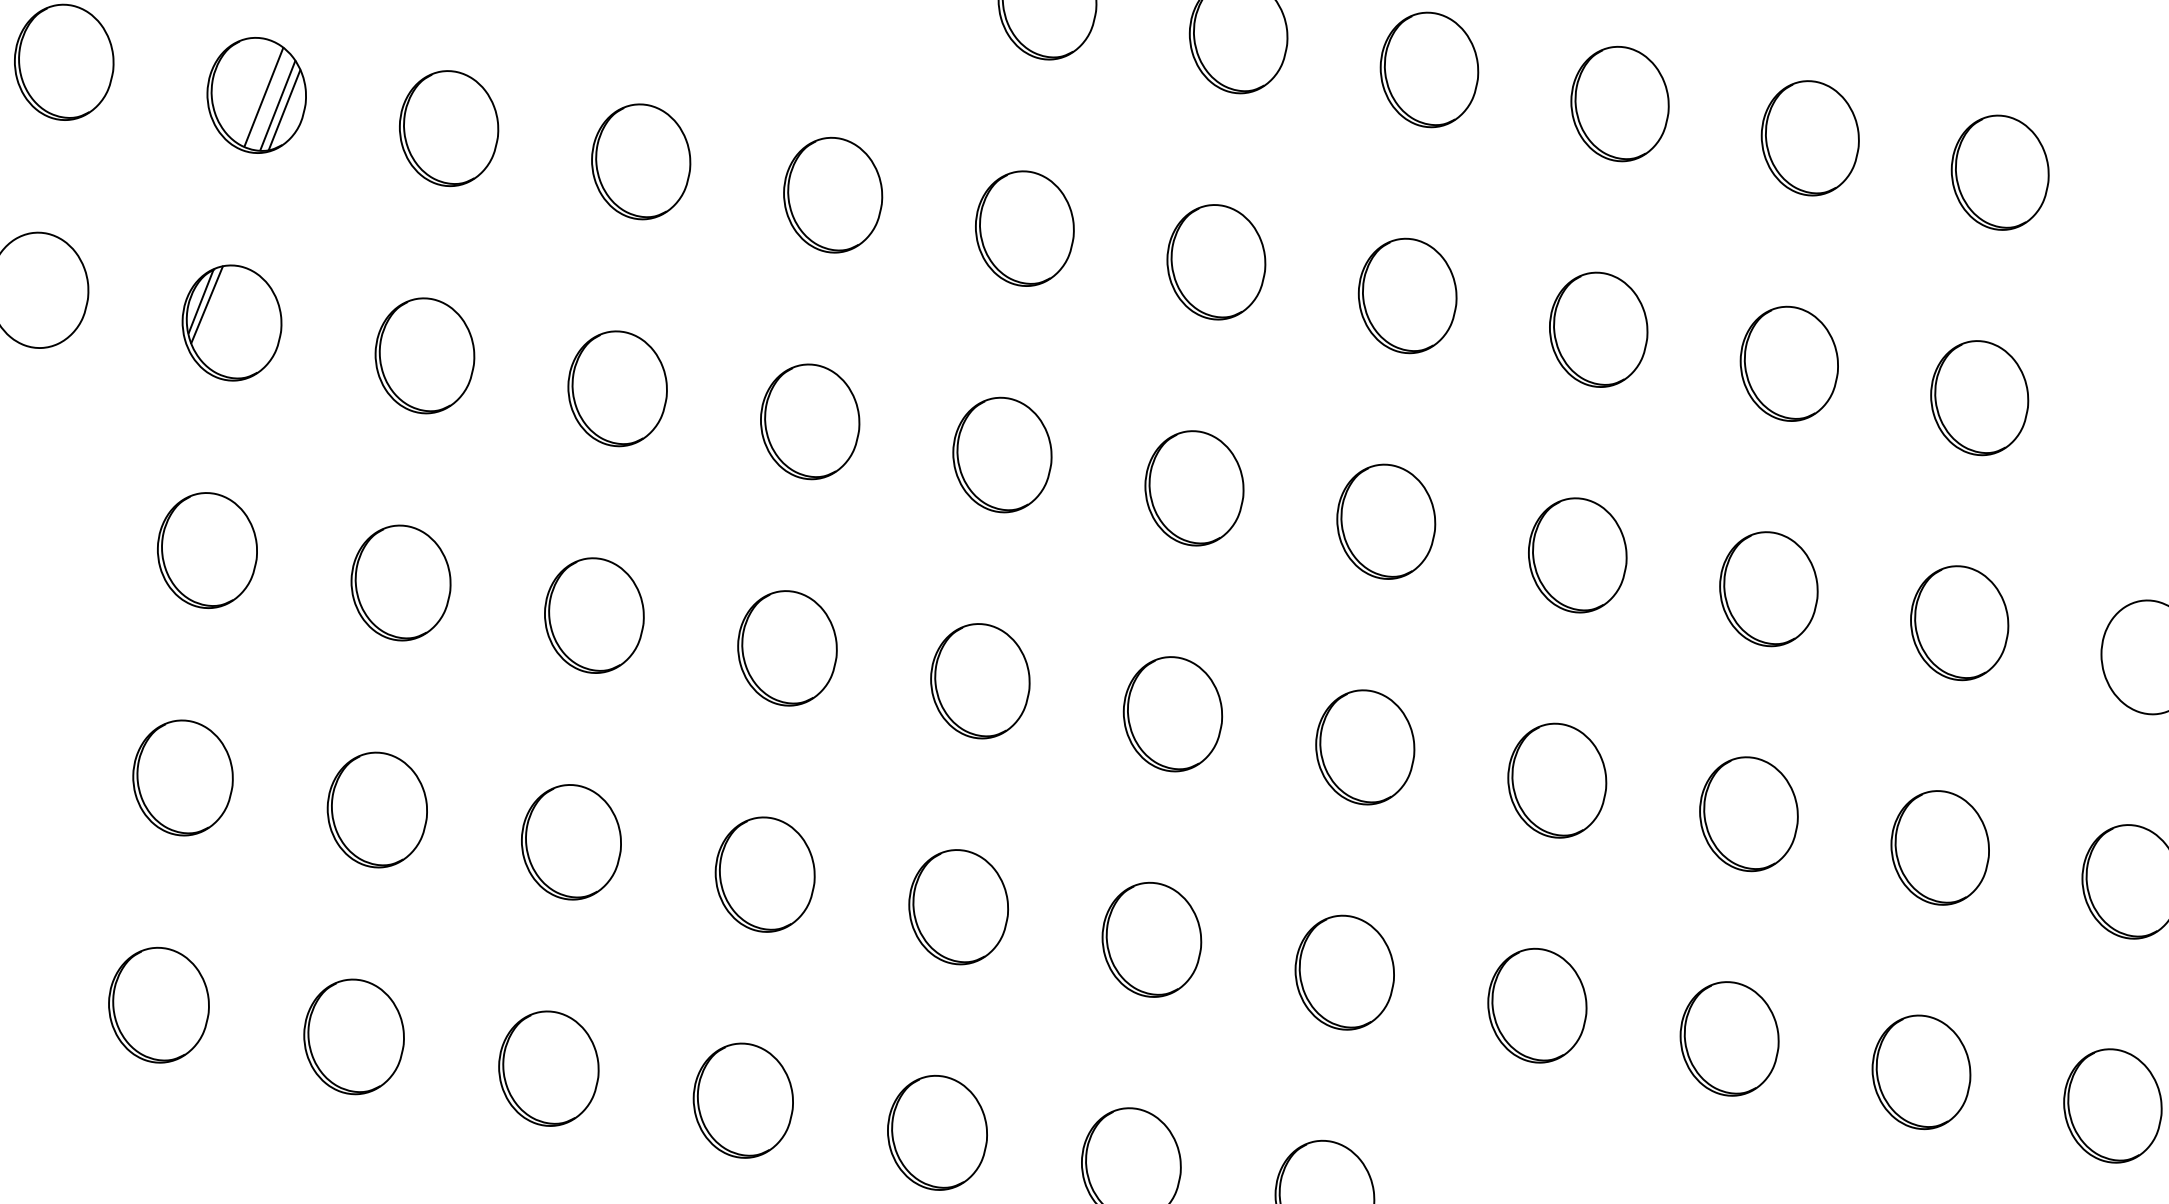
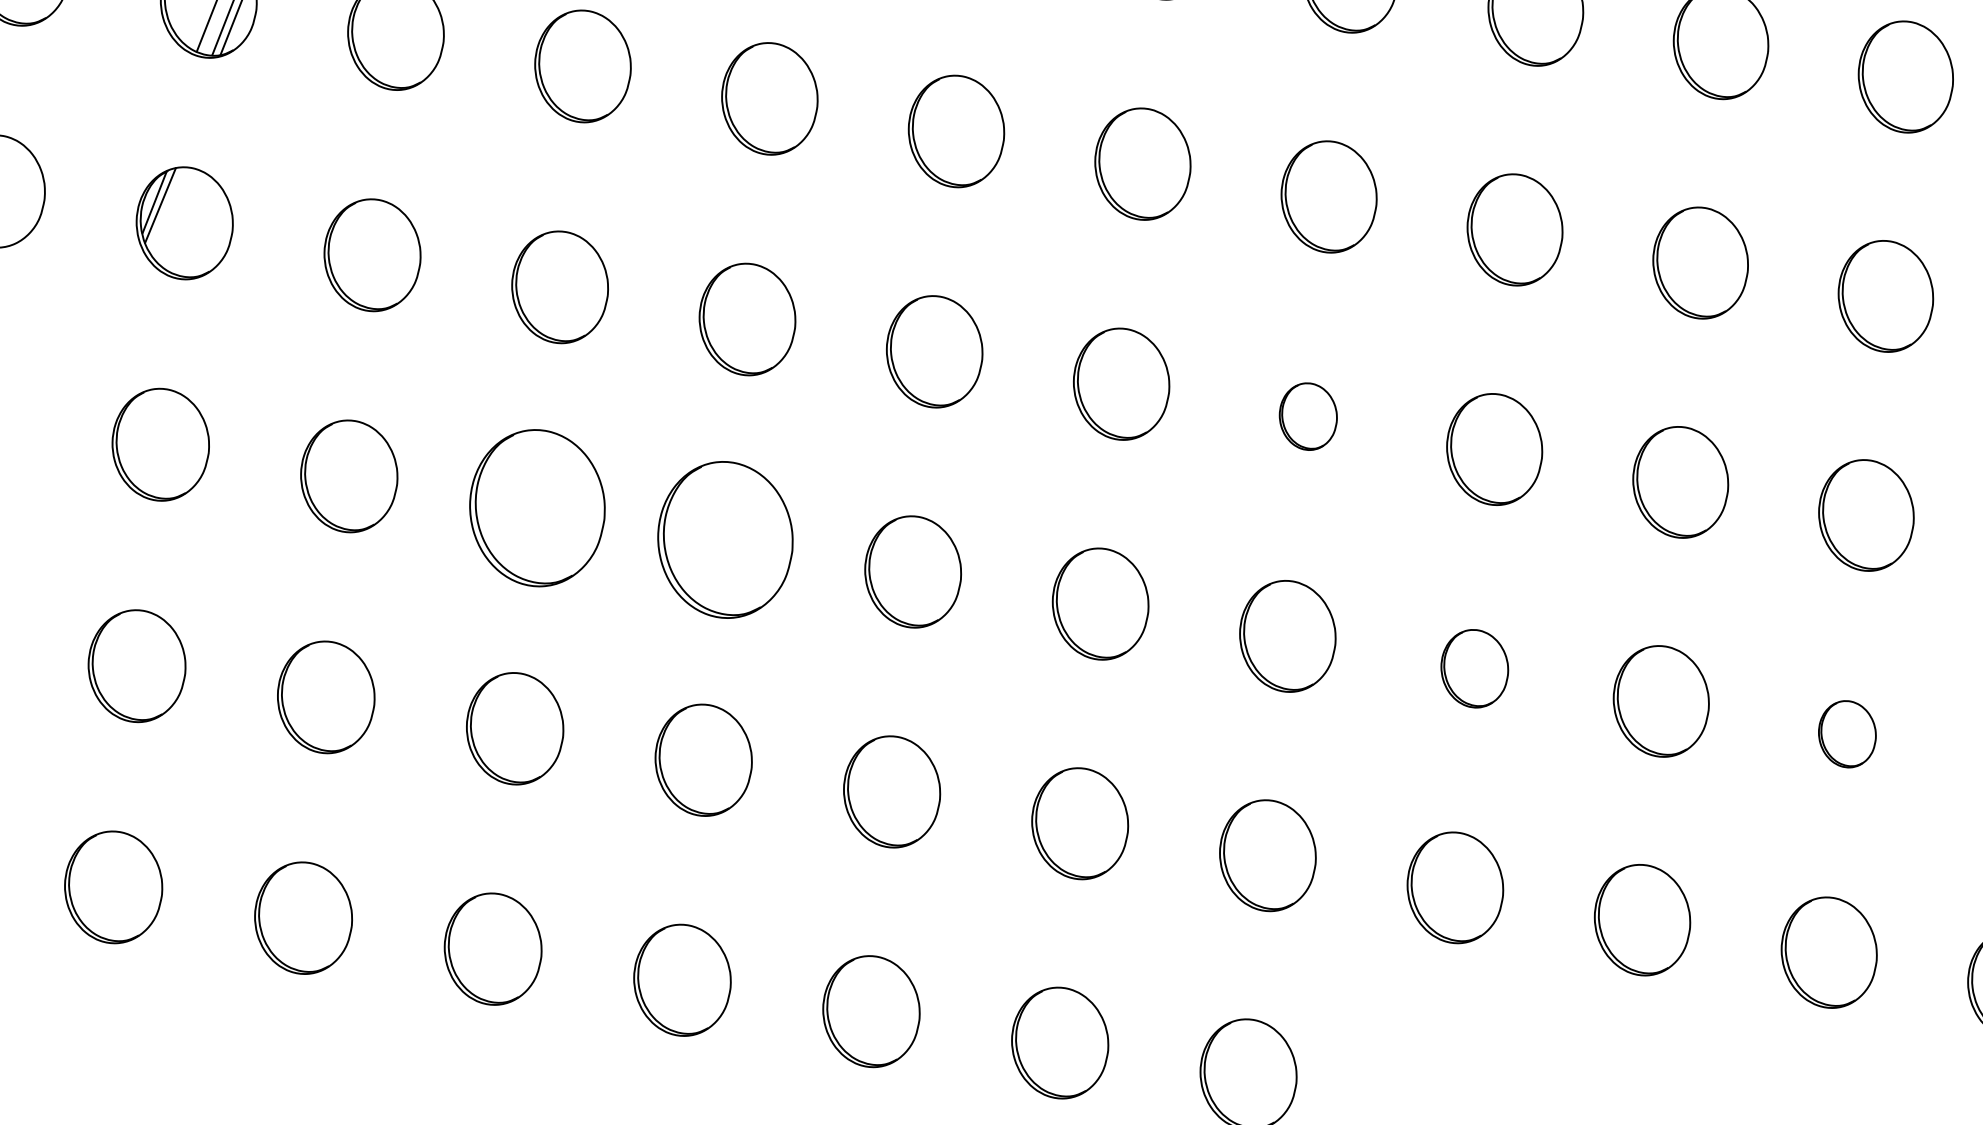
part: (1386, 521) -> (1308, 416), size x0.6
part: (594, 615) -> (537, 508), size x1.4
part: (787, 648) -> (725, 540), size x1.4
part: (1557, 780) -> (1474, 668), size x0.7
part: (1939, 847) -> (1846, 733), size x0.6

